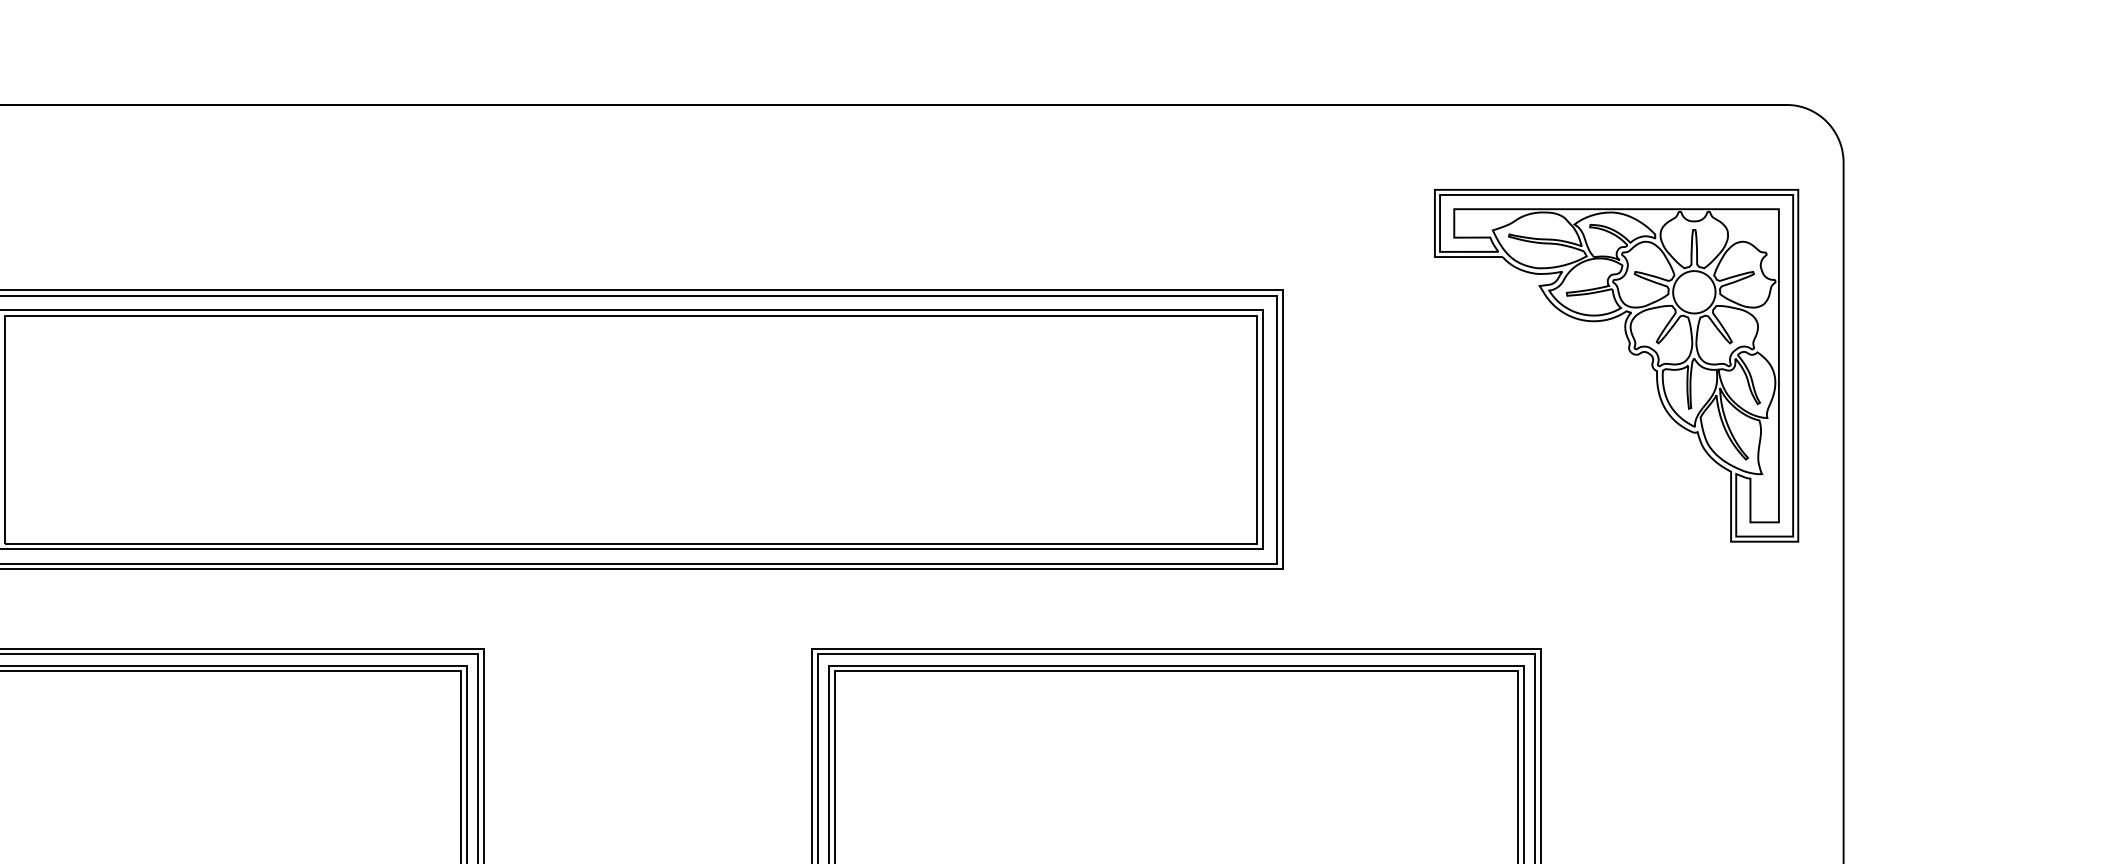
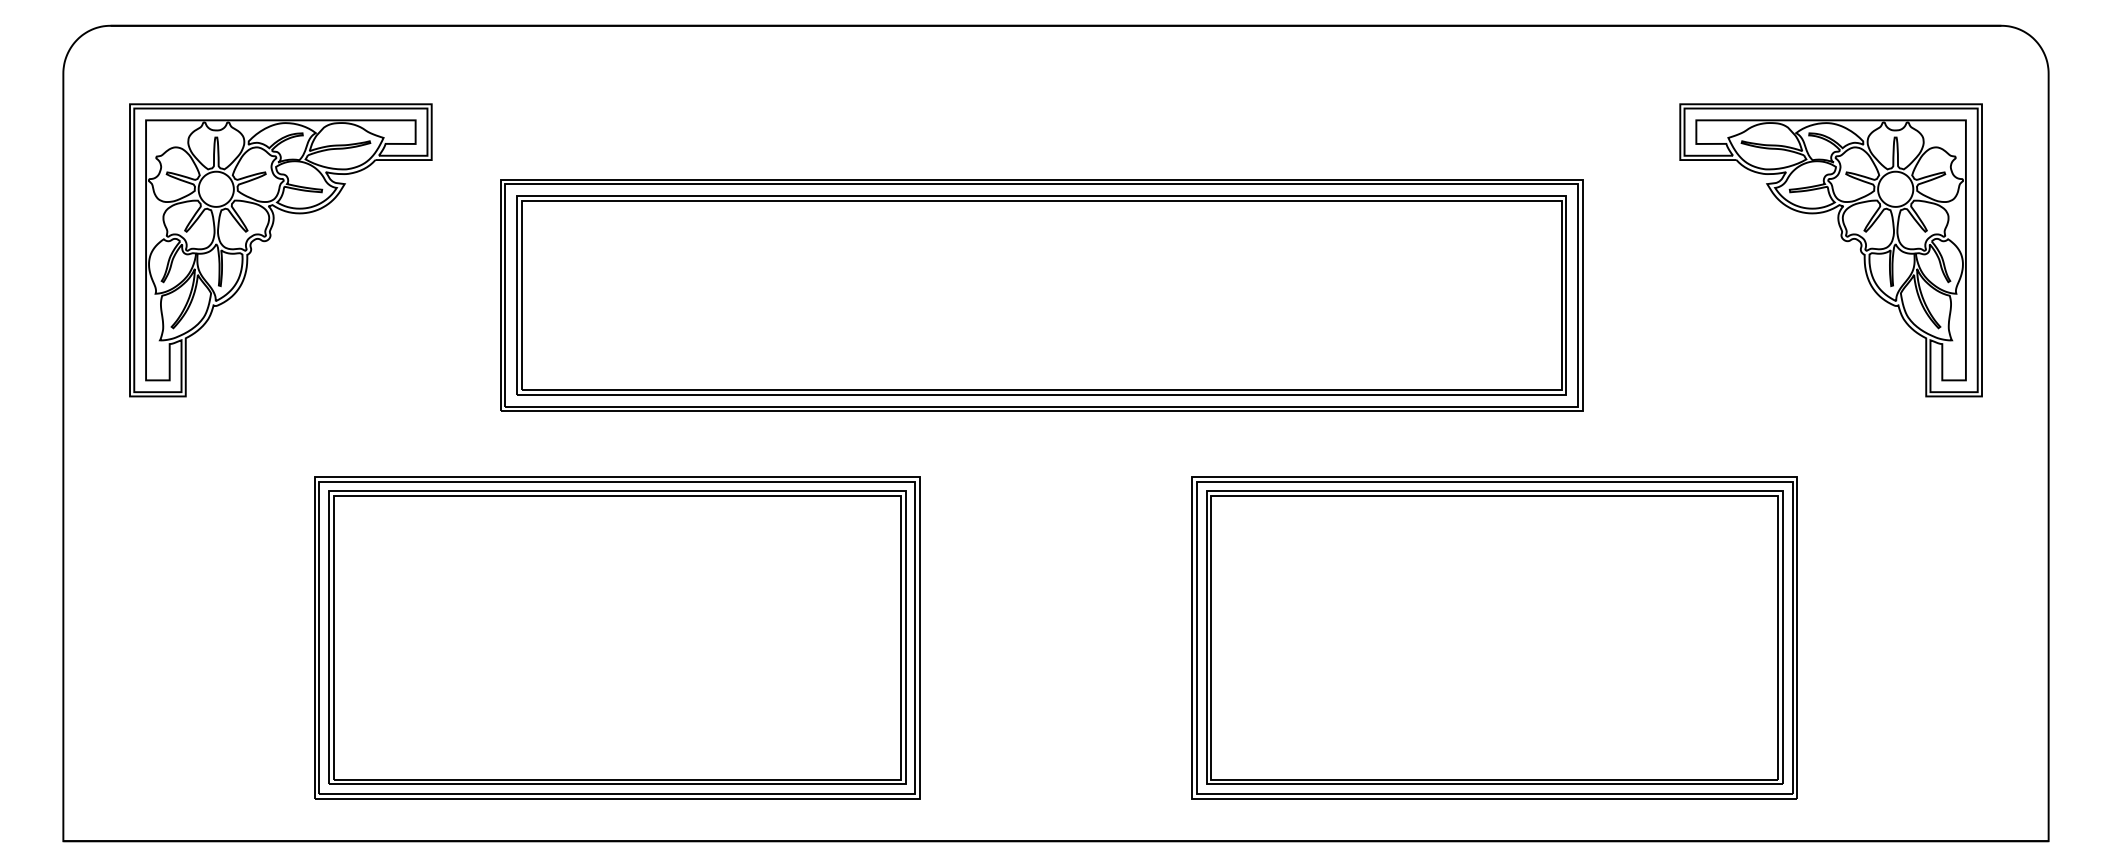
part: (1629, 351) -> (1841, 238), moved

